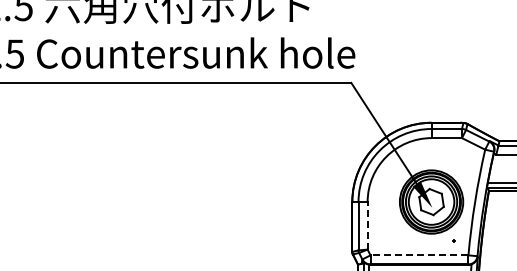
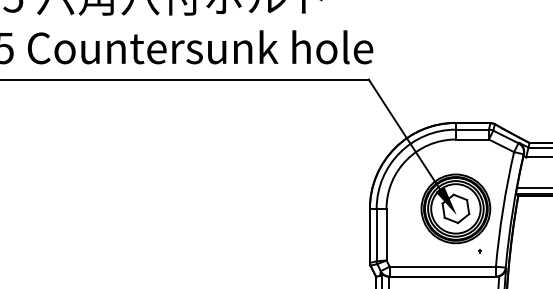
line: (367, 225) -> (386, 234), dashed -> solid
line: (419, 255) -> (442, 266), dashed -> solid

